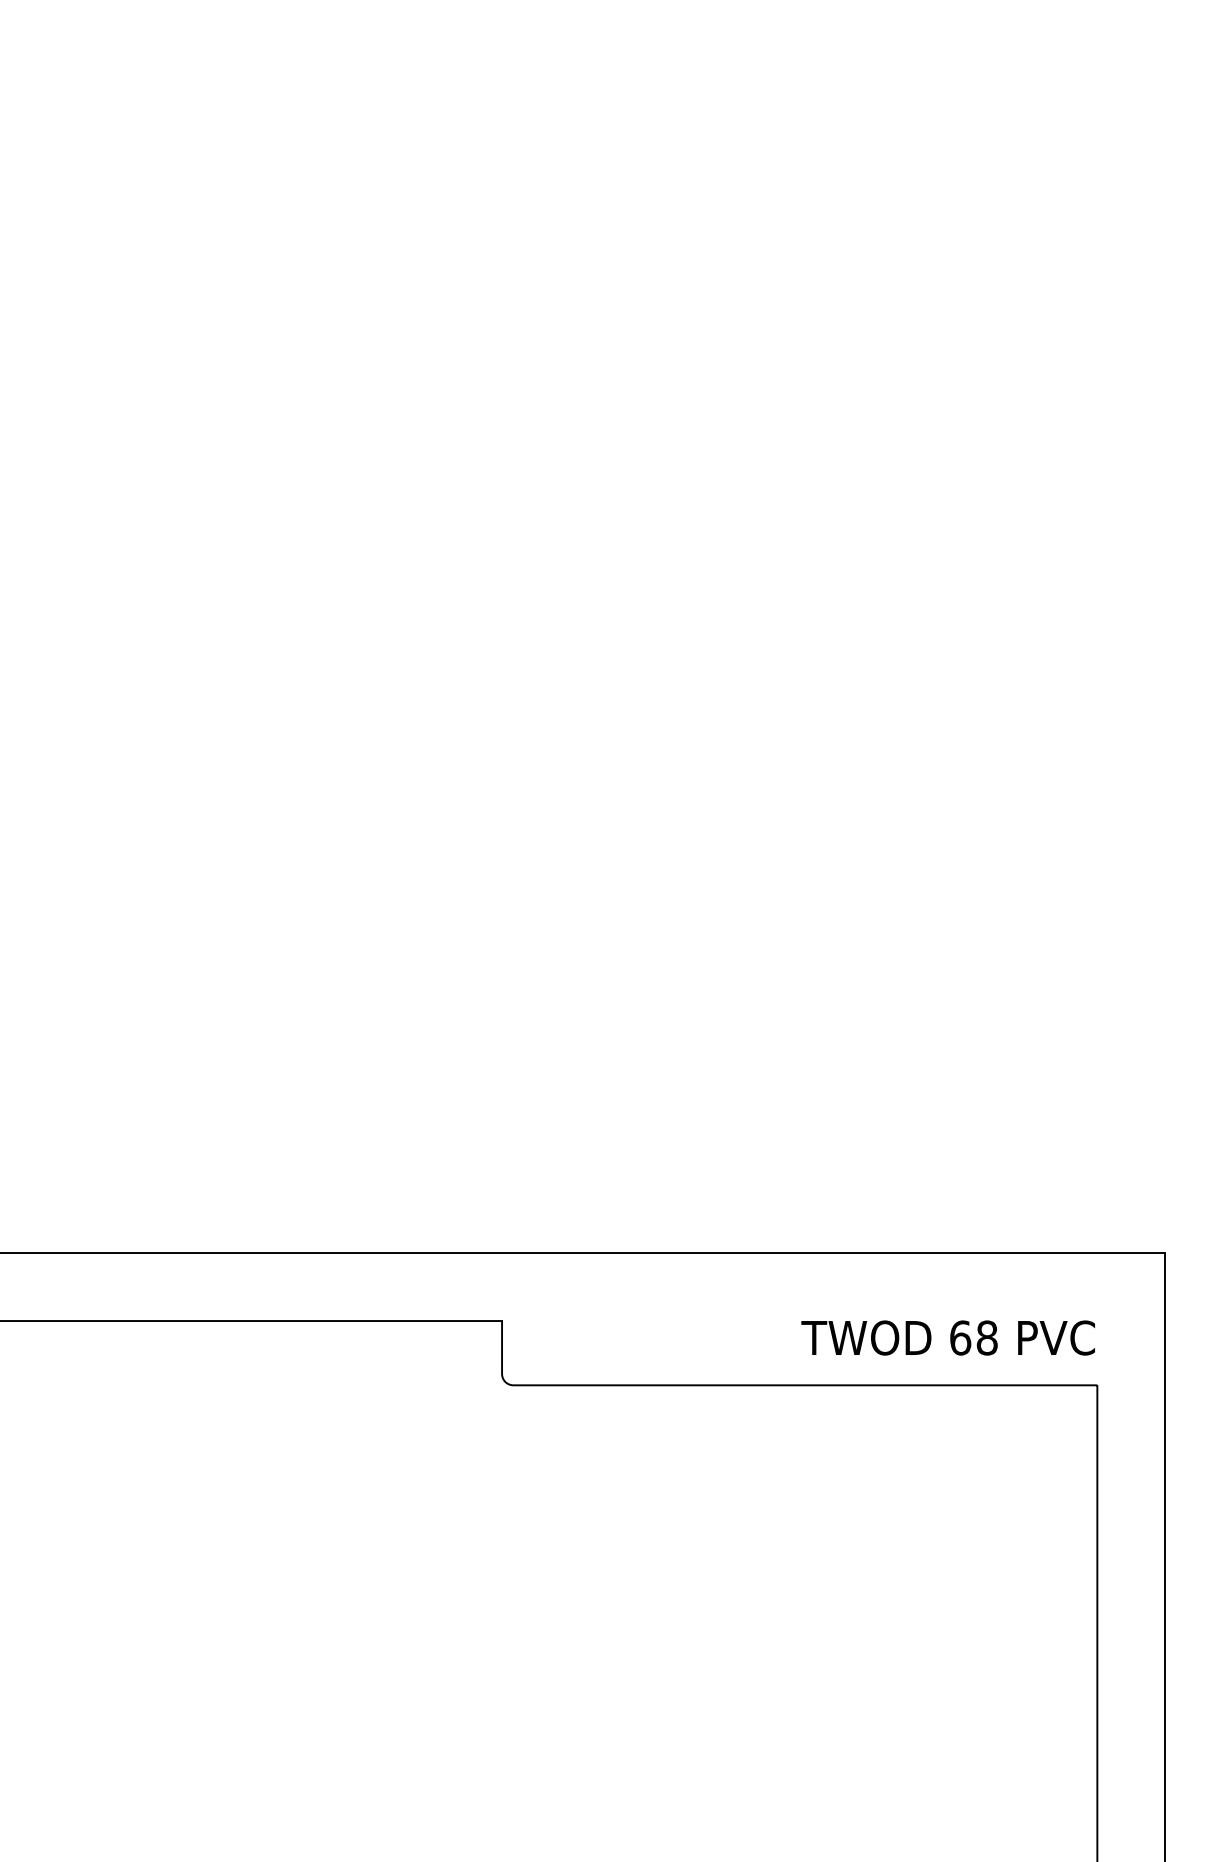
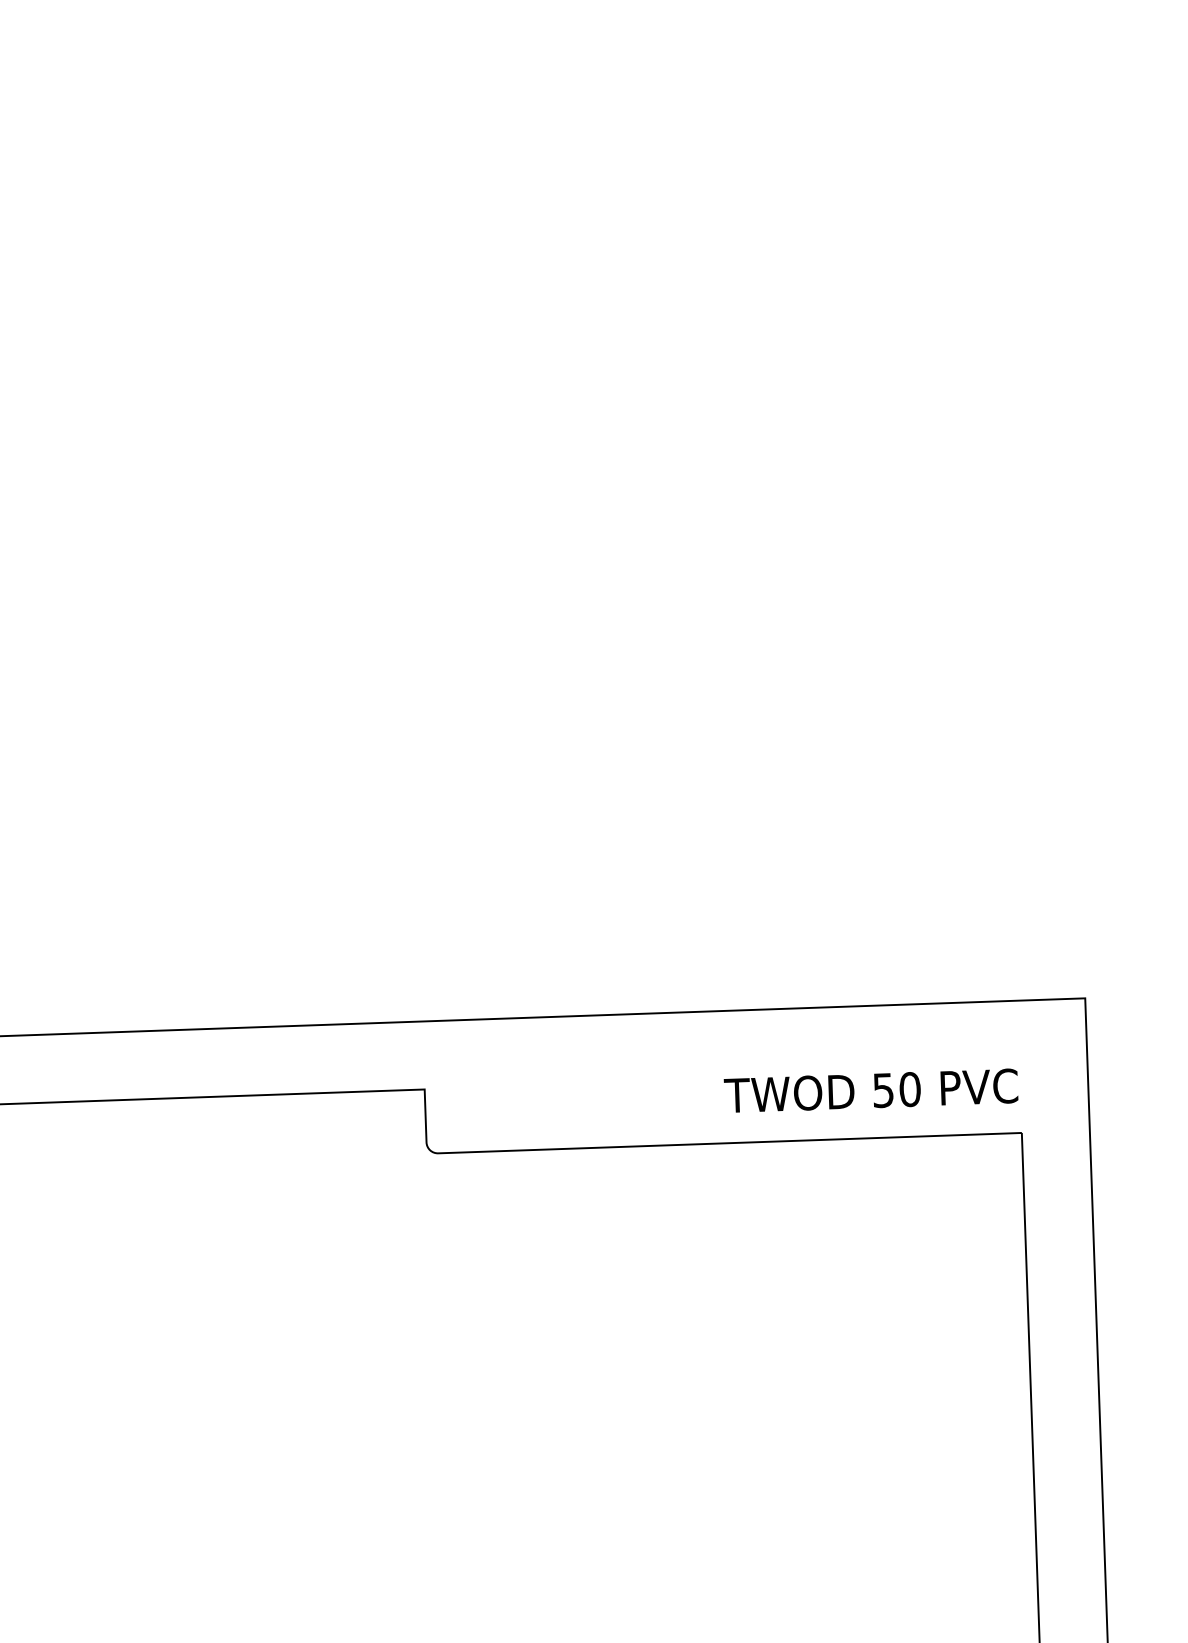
text: (973, 1337) -> (896, 1089), 68 -> 50

